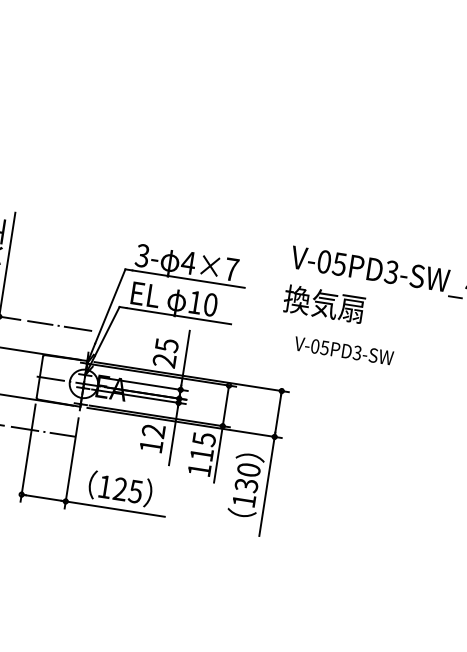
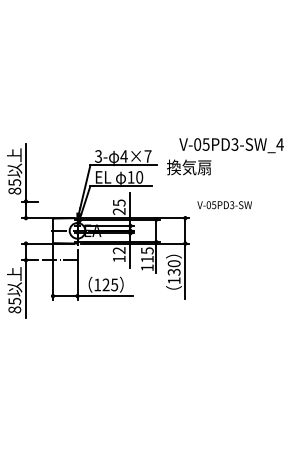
text: (324, 304) -> (189, 167), moved
line: (59, 325) -> (59, 201), removed
text: (343, 351) -> (224, 205), moved

